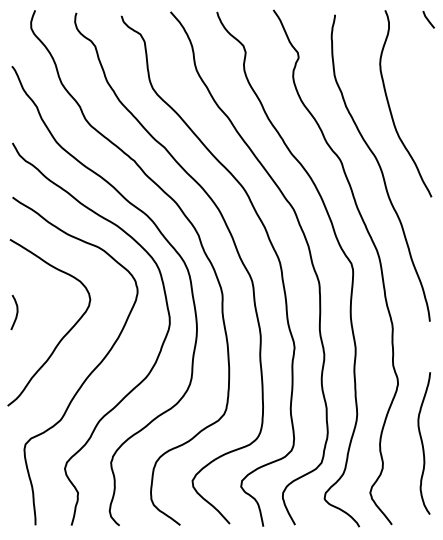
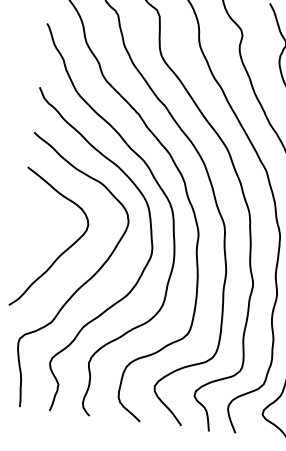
curve: (16, 312) -> (25, 228), removed

